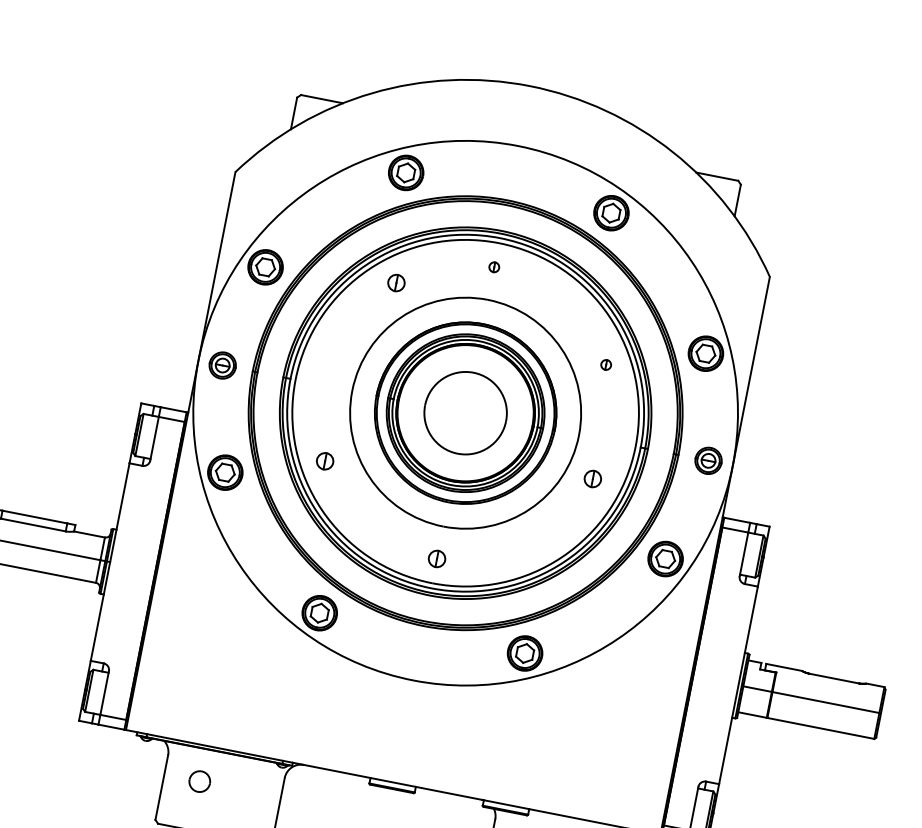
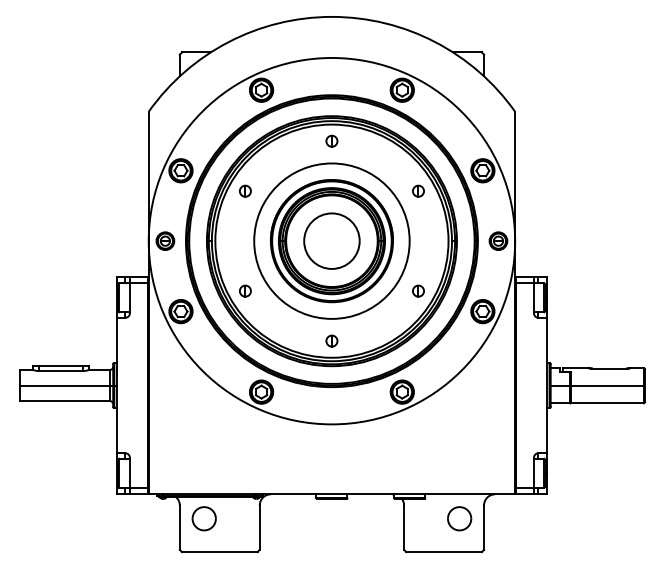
part: (493, 266) -> (331, 140), size x1.67
part: (396, 282) -> (245, 190), moved
part: (606, 364) -> (418, 190), size x1.67
part: (593, 478) -> (418, 290), moved
part: (198, 780) -> (203, 518), size x1.67

